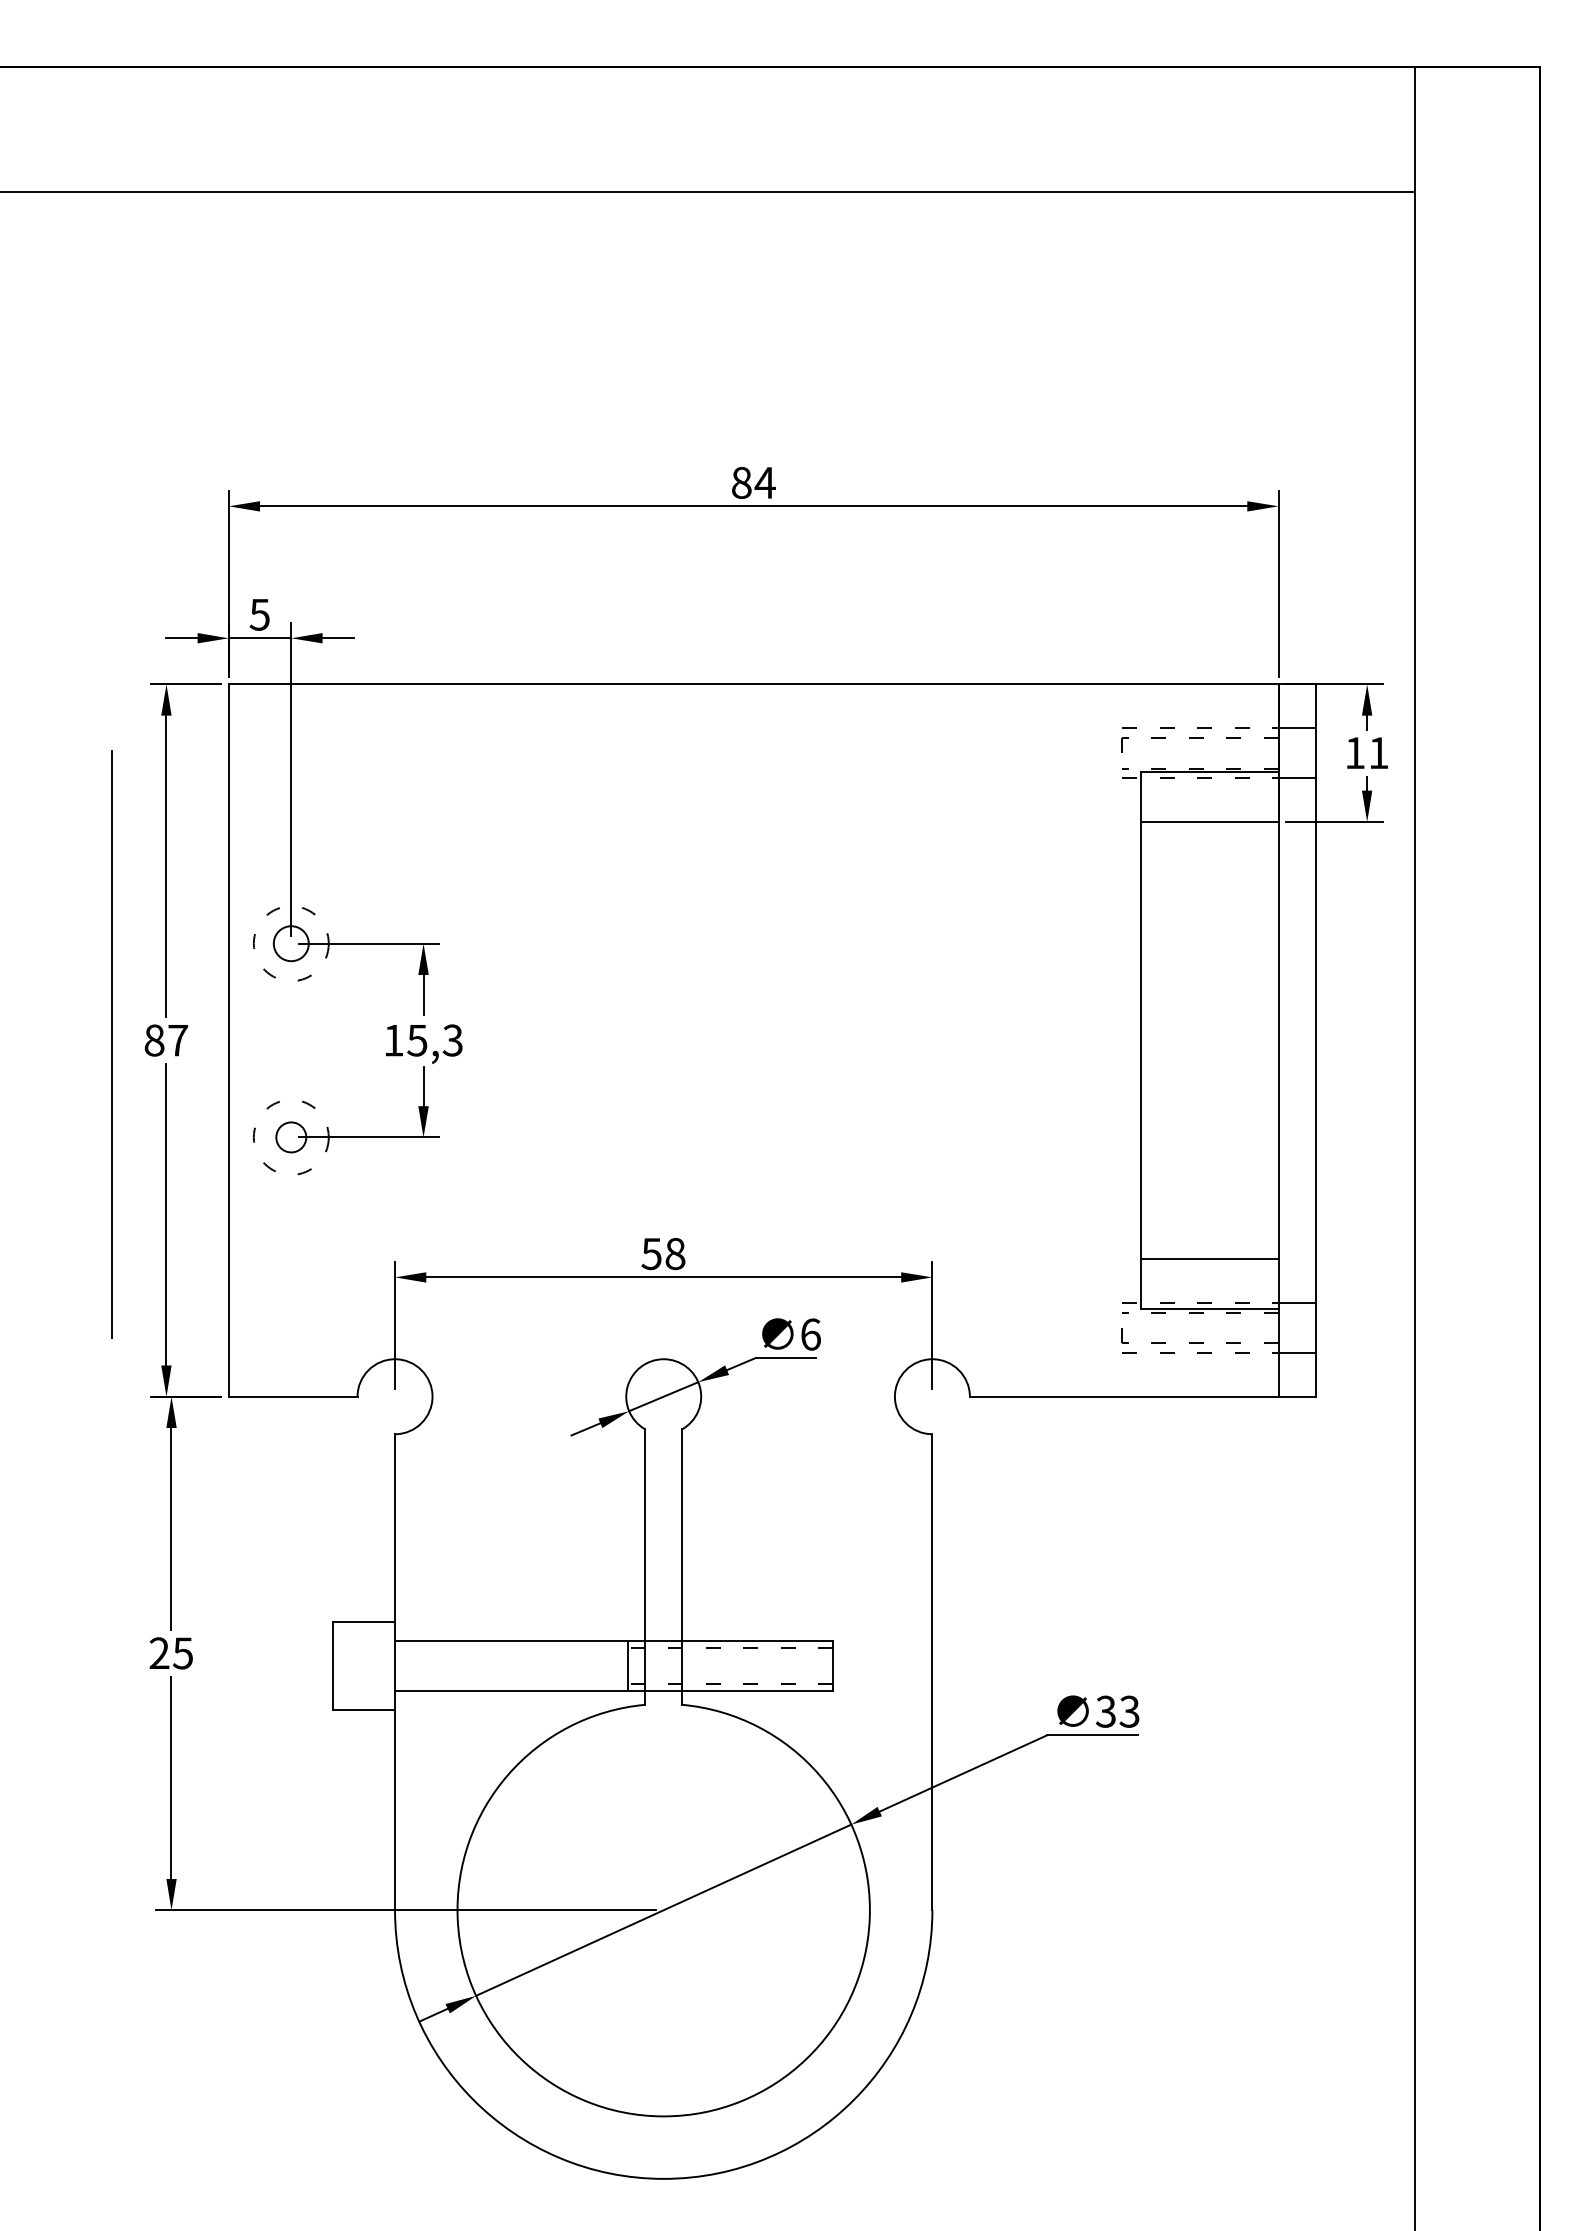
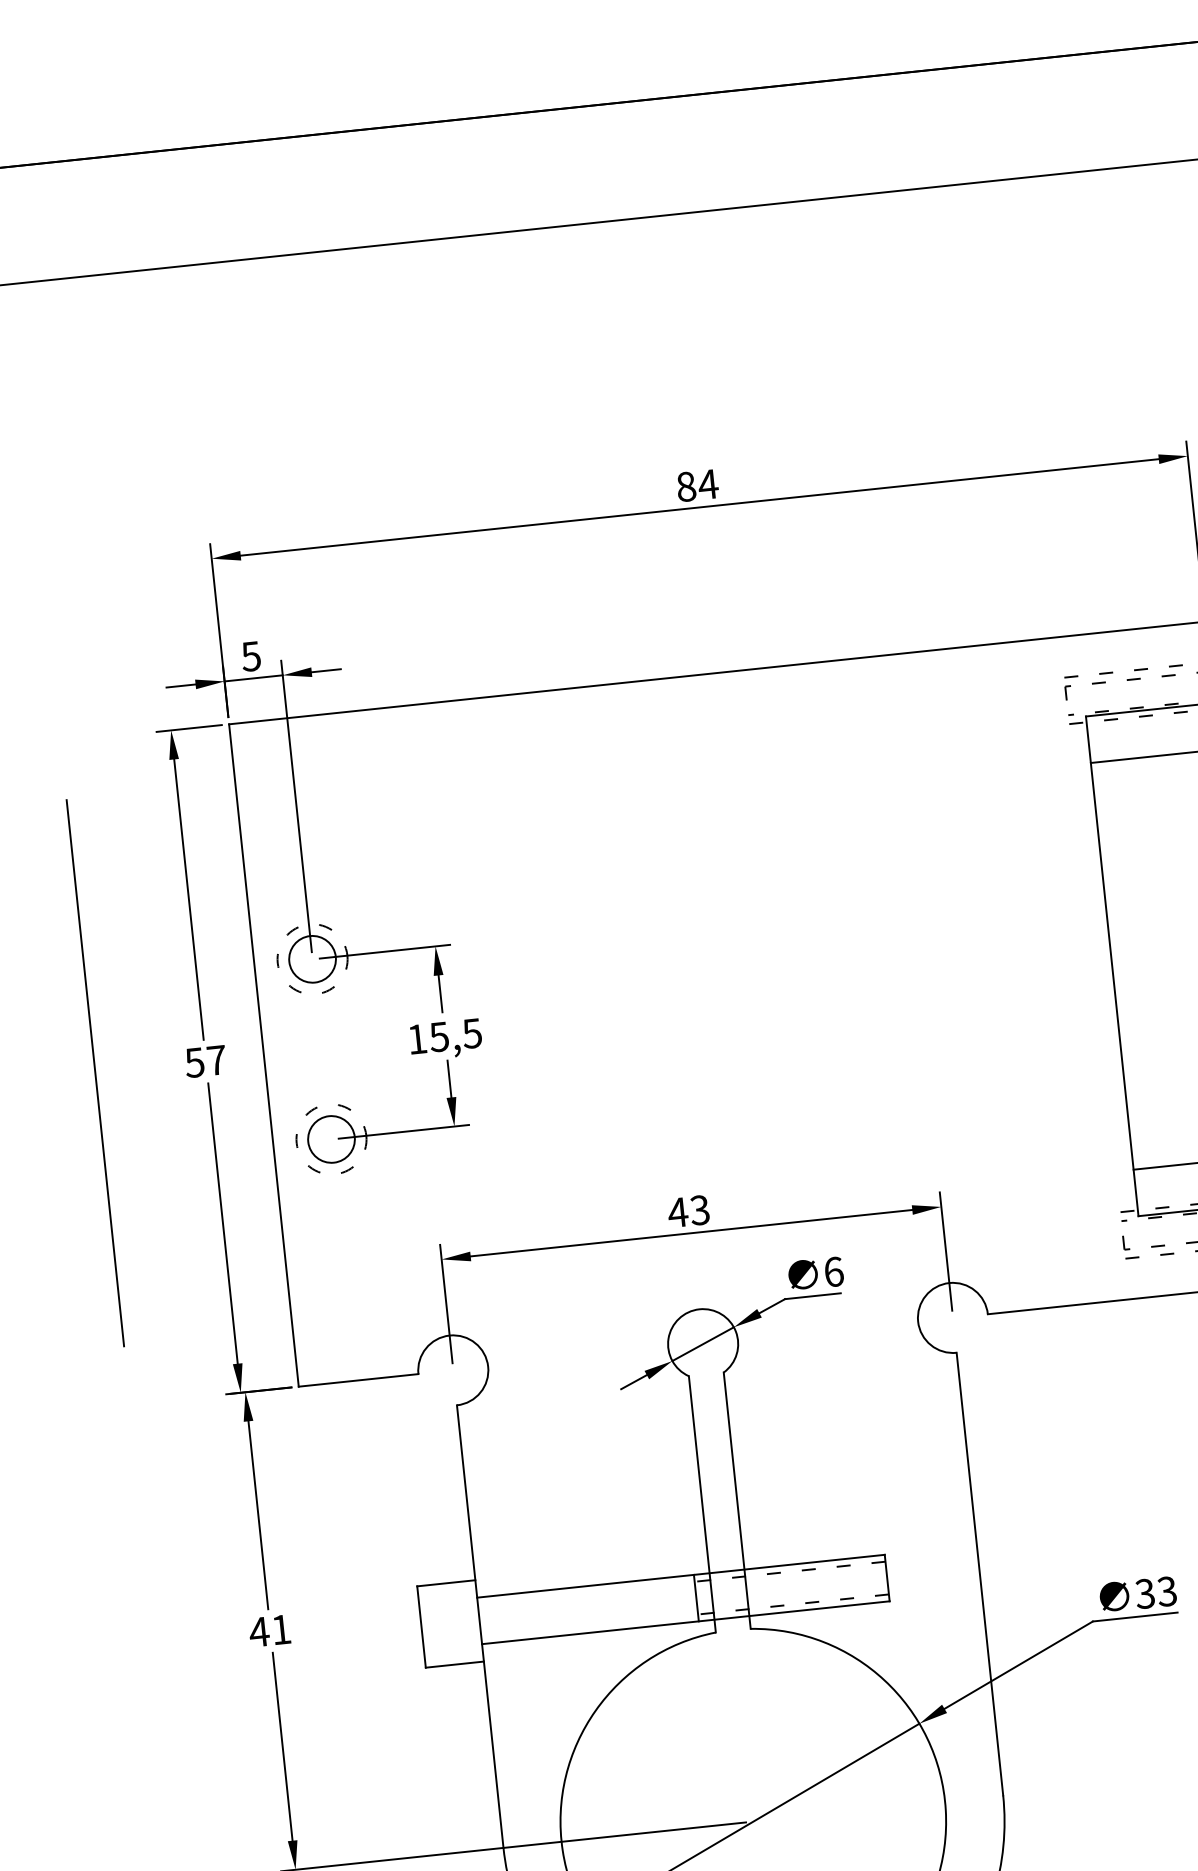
circle: (291, 943) -> (312, 959), size x1.43
text: (452, 1039) -> (471, 1032), 15,3 -> 15,5
text: (154, 1040) -> (194, 1062), 87 -> 57
line: (111, 1044) -> (95, 1073), moved
circle: (291, 1137) -> (331, 1139), size x1.67
text: (663, 1253) -> (688, 1211), 58 -> 43
text: (170, 1653) -> (269, 1631), 25 -> 41

